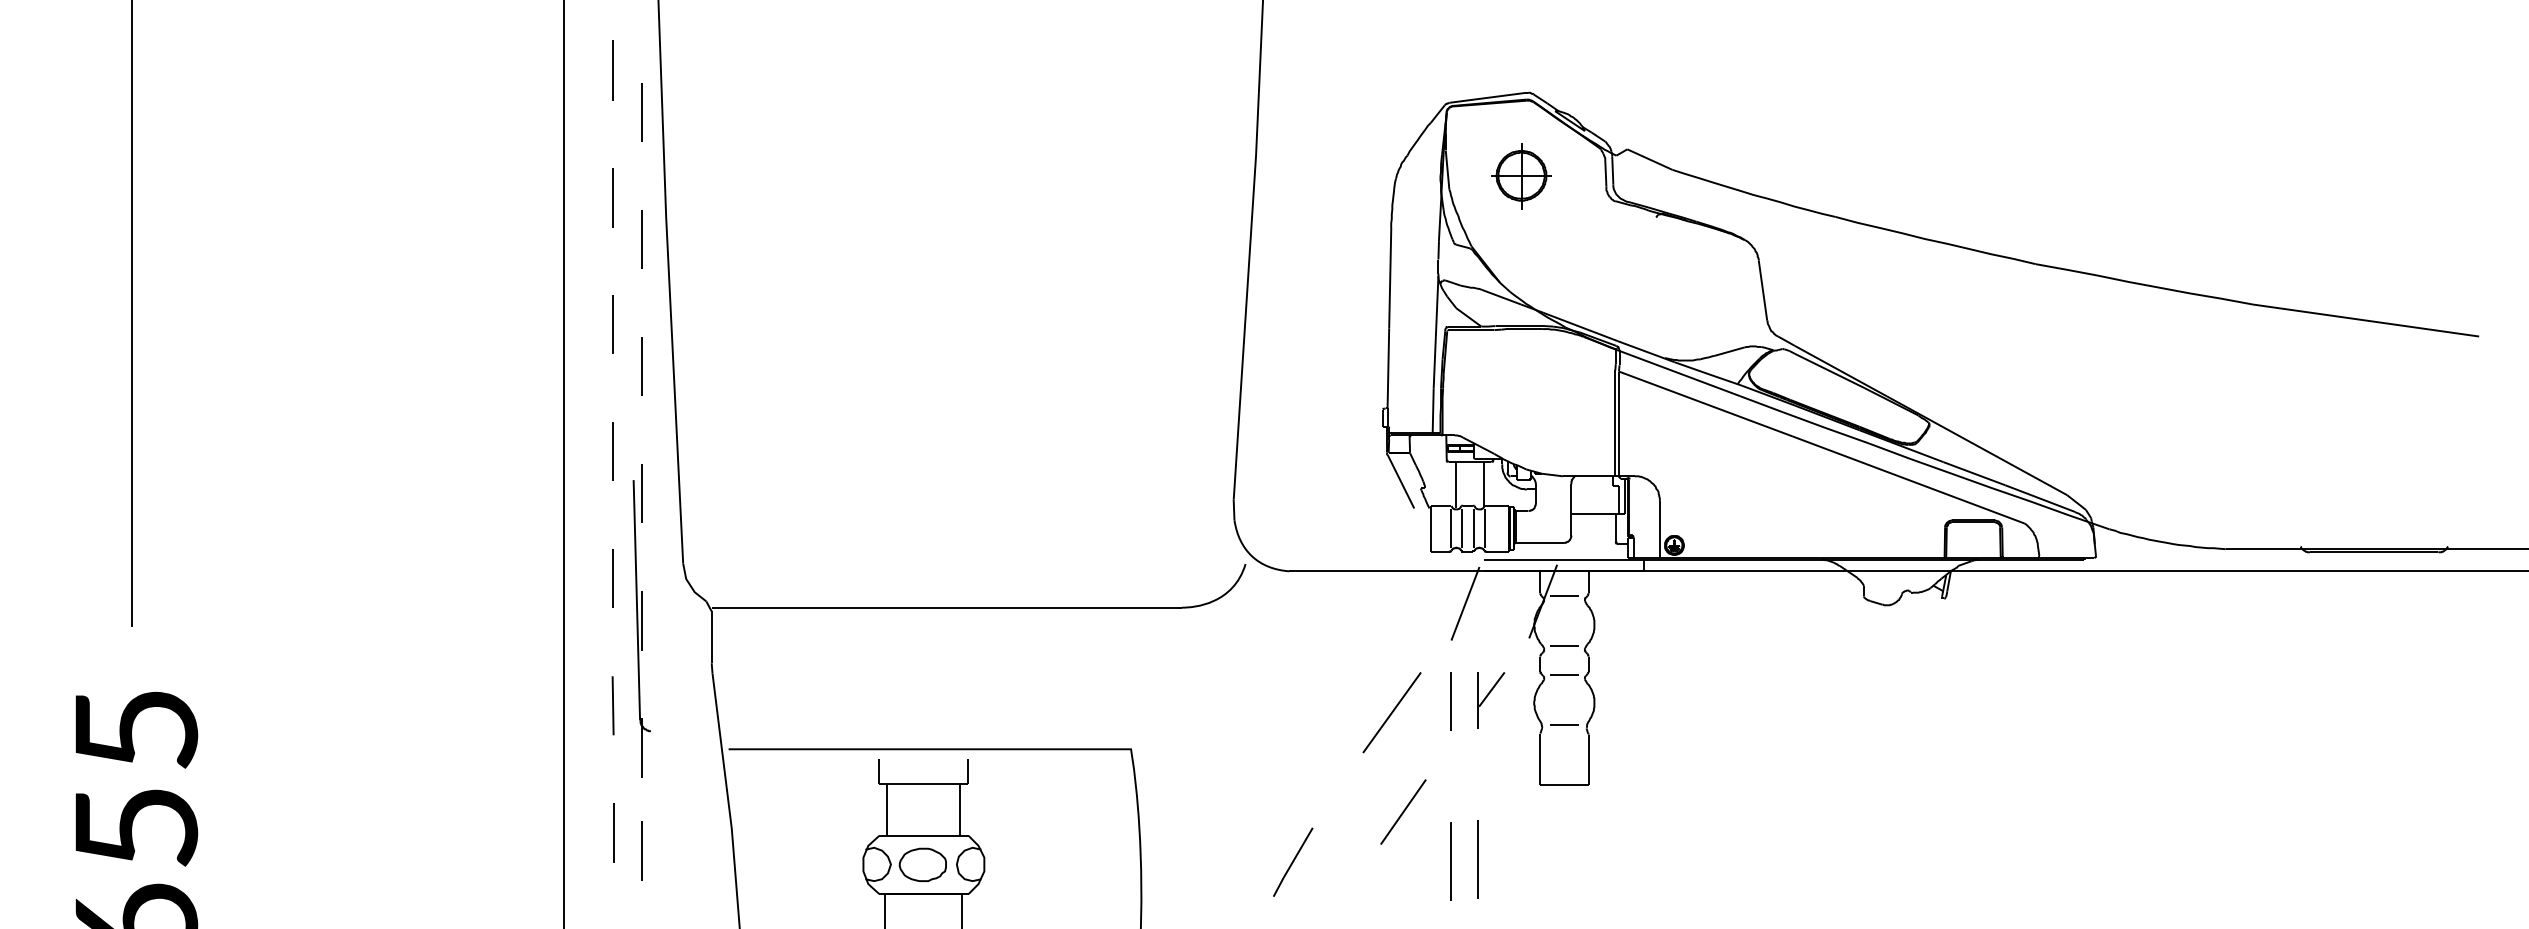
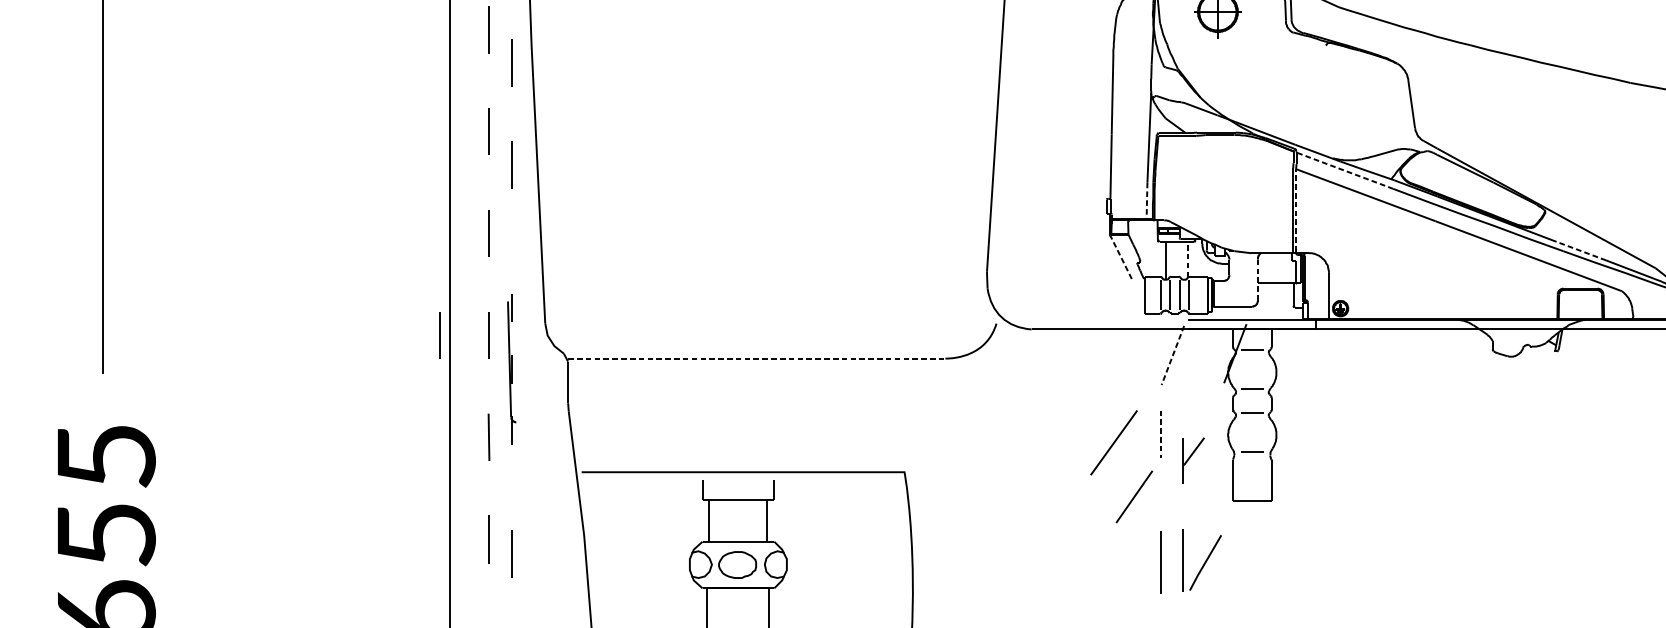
line: (1675, 371) -> (1341, 169), solid -> dashed
line: (1433, 410) -> (1147, 200), solid -> dashed
line: (1619, 422) -> (1296, 210), solid -> dashed
line: (1974, 473) -> (1581, 250), solid -> dashed
line: (1400, 481) -> (1120, 257), solid -> dashed
line: (1483, 484) -> (1187, 259), solid -> dashed
line: (1571, 509) -> (1258, 279), solid -> dashed
line: (552, 578) -> (440, 335), added
line: (1465, 604) -> (1172, 356), solid -> dashed
line: (947, 607) -> (757, 358), solid -> dashed
part: (641, 620) -> (511, 368), size x0.6
part: (1491, 700) -> (1193, 460), moved
line: (1450, 701) -> (1160, 433), solid -> dashed
line: (1403, 811) -> (1134, 496), moved
line: (1293, 861) -> (1205, 562), moved

